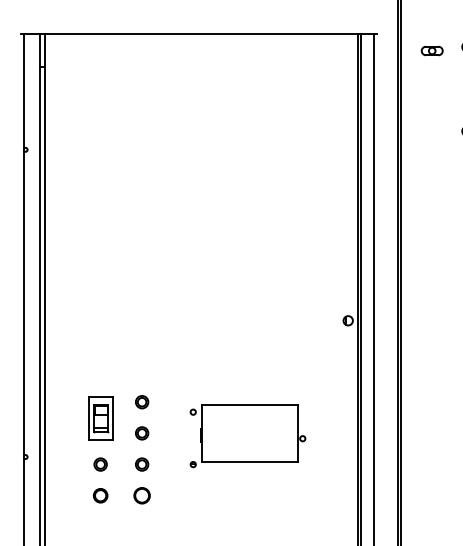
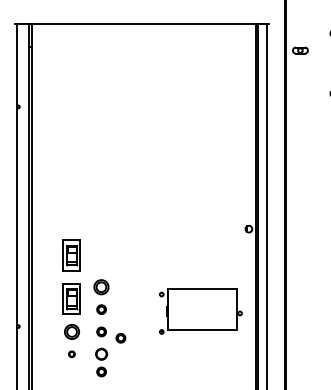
part: (431, 50) -> (299, 50), moved
part: (100, 357) -> (71, 255), added
part: (142, 402) -> (101, 287), size x1.6
part: (247, 436) -> (200, 311), moved
part: (100, 464) -> (71, 331), size x1.6
part: (169, 473) -> (121, 338), added
part: (100, 495) -> (71, 354), size x0.6
part: (142, 520) -> (101, 371), added

